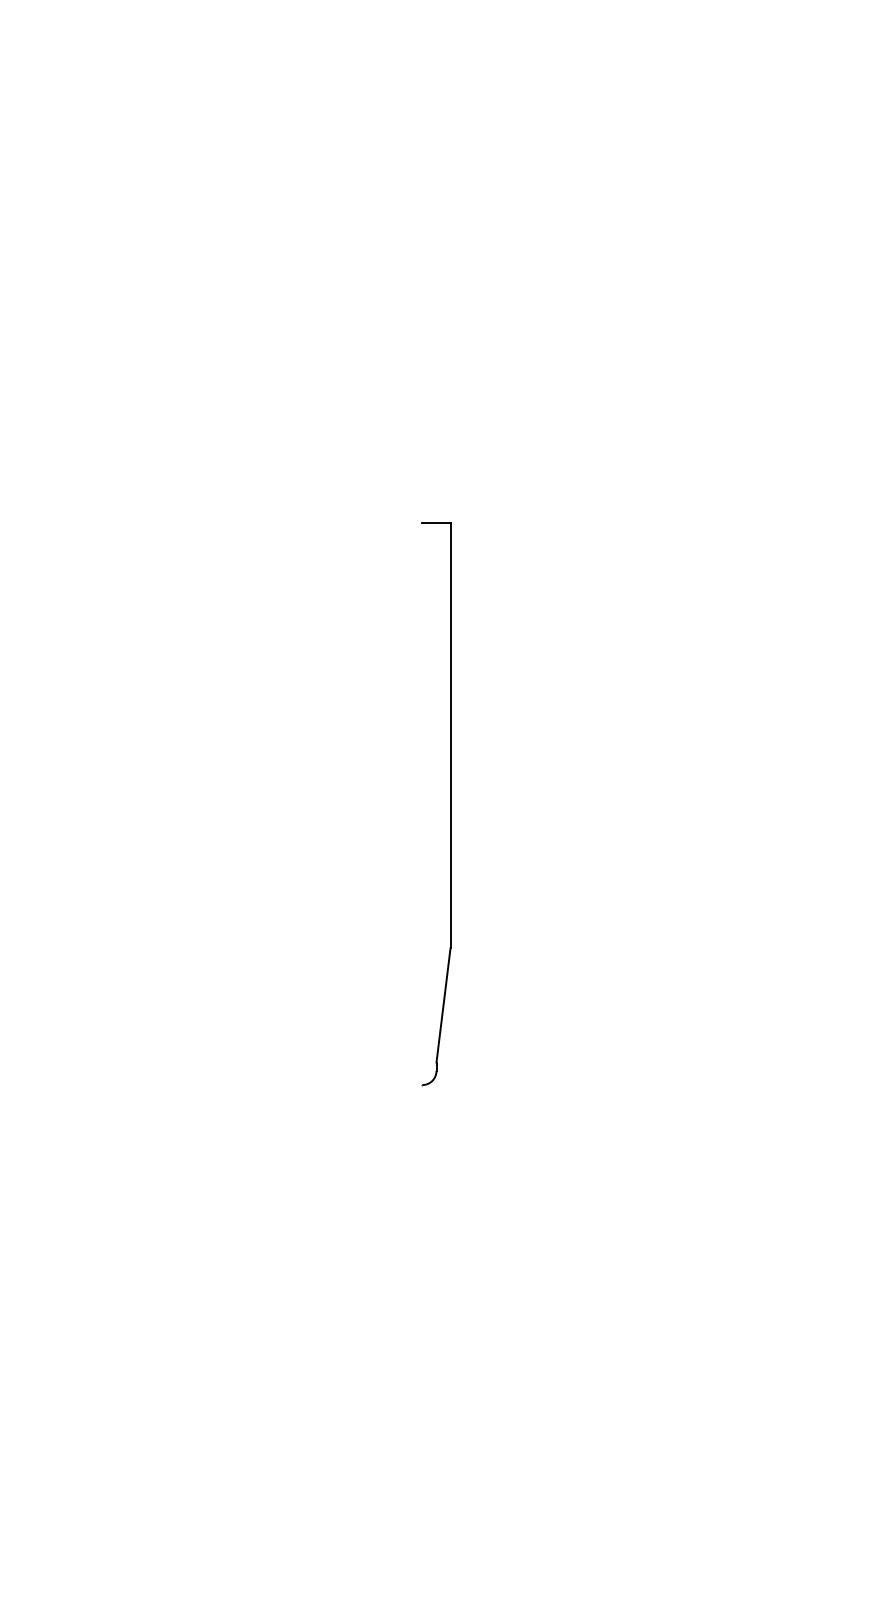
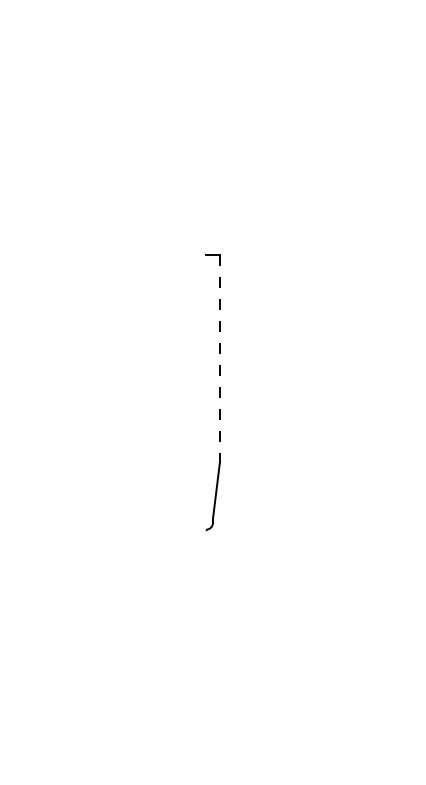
line: (449, 736) -> (219, 359), solid -> dashed

